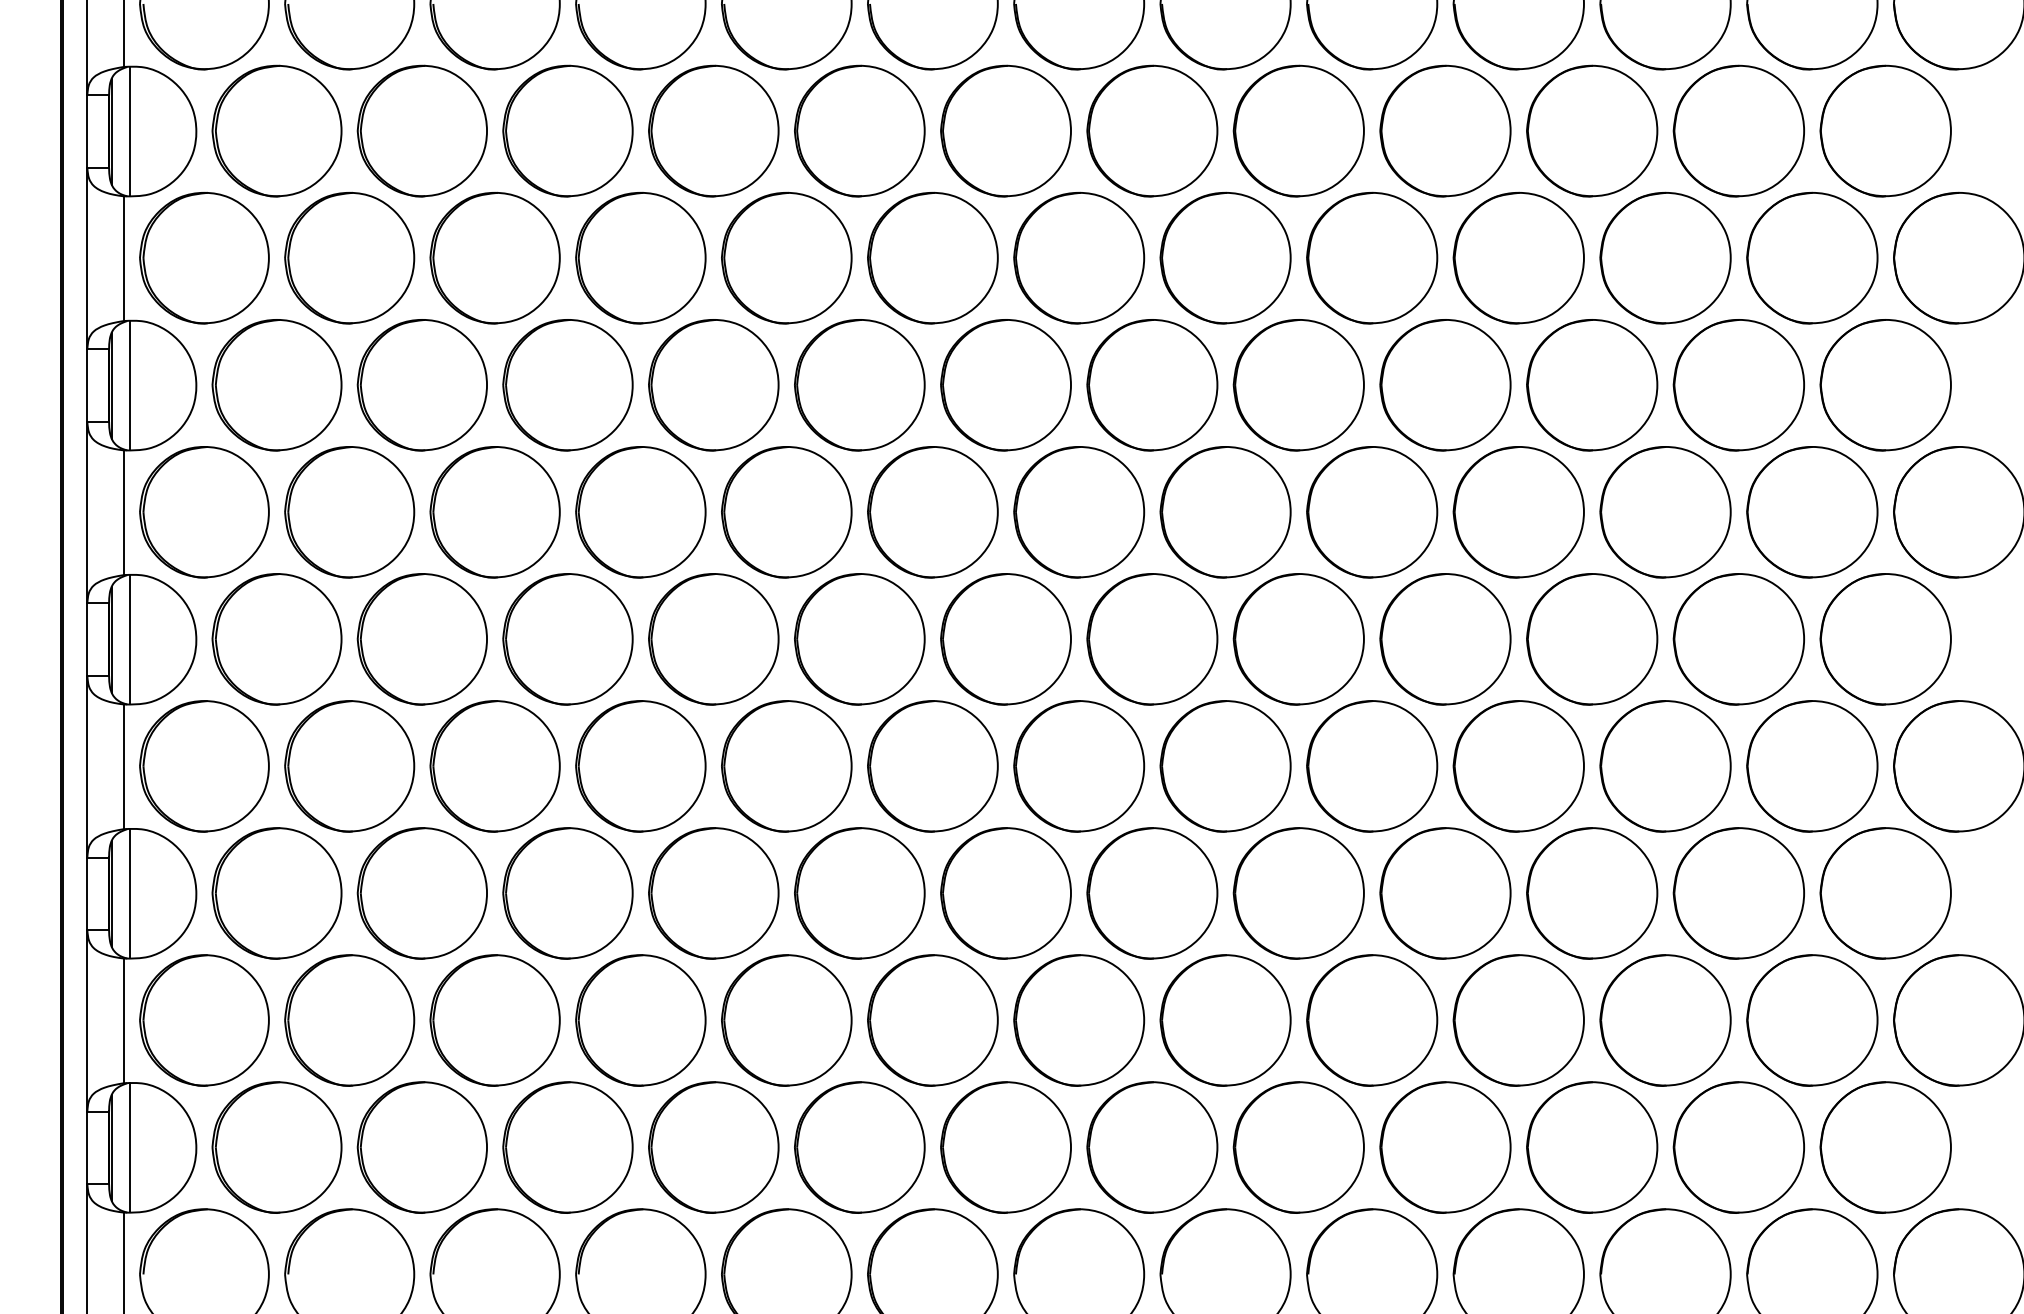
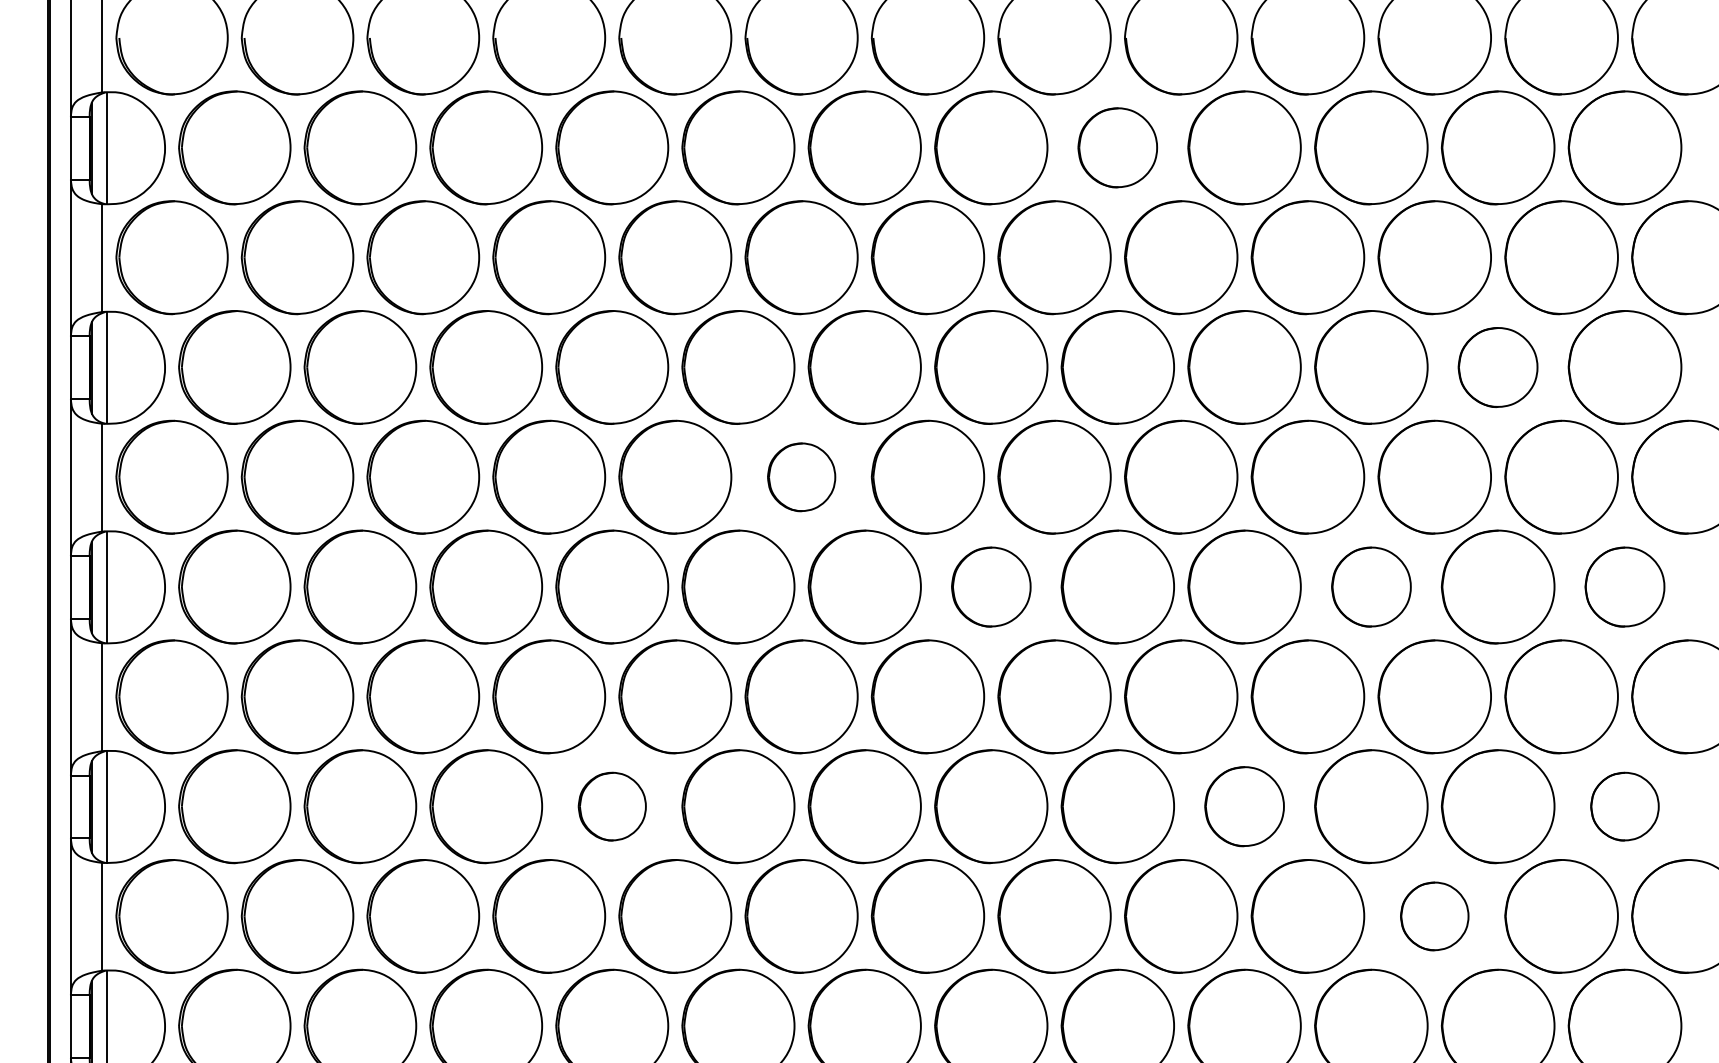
part: (1298, 130) -> (1117, 147), size x0.7
part: (1738, 385) -> (1497, 367), size x0.7
part: (932, 512) -> (801, 477), size x0.6
part: (1152, 639) -> (991, 587), size x0.7
part: (1592, 639) -> (1371, 587), size x0.7
part: (1885, 639) -> (1624, 587), size x0.7
part: (713, 893) -> (611, 806), size x0.6
part: (1445, 893) -> (1244, 806), size x0.7
part: (1885, 893) -> (1624, 806), size x0.6
part: (1665, 1020) -> (1434, 916), size x0.6

